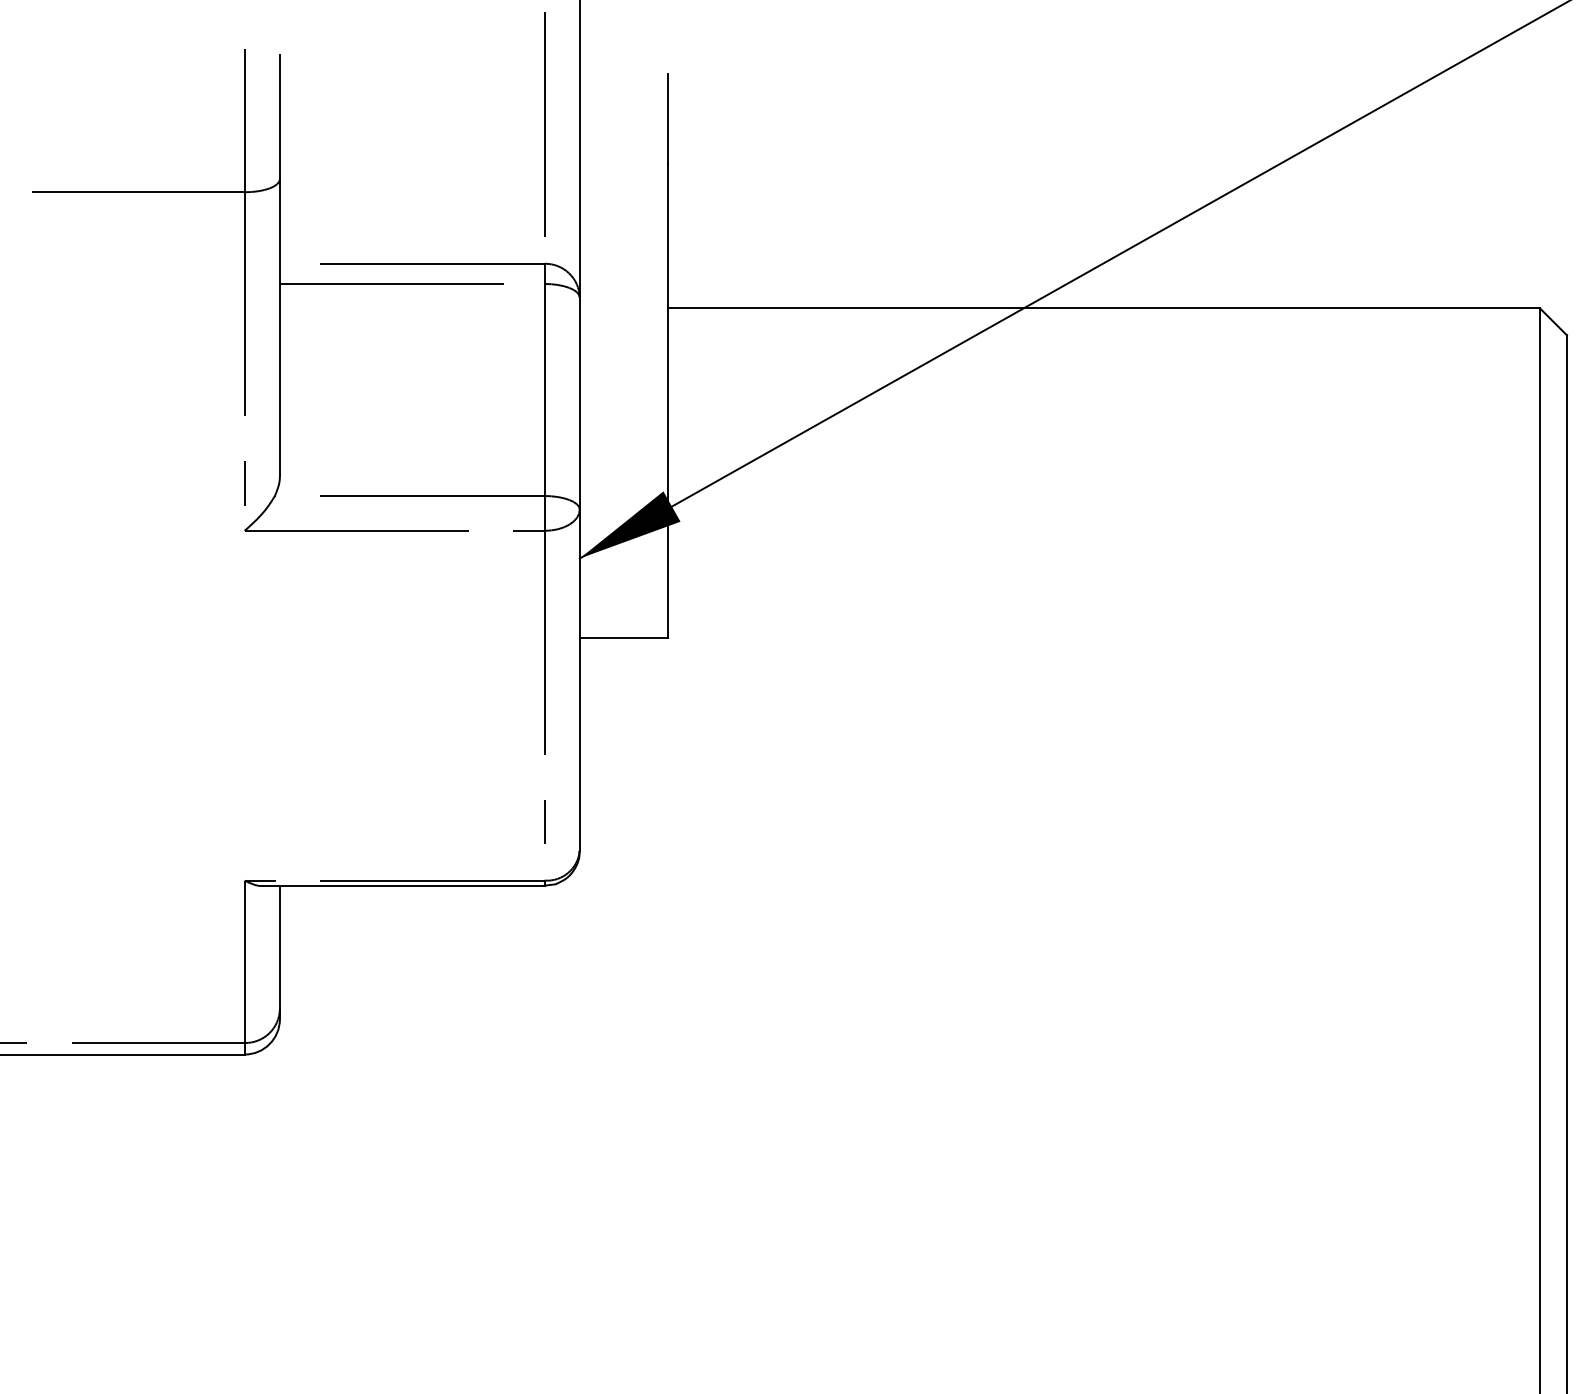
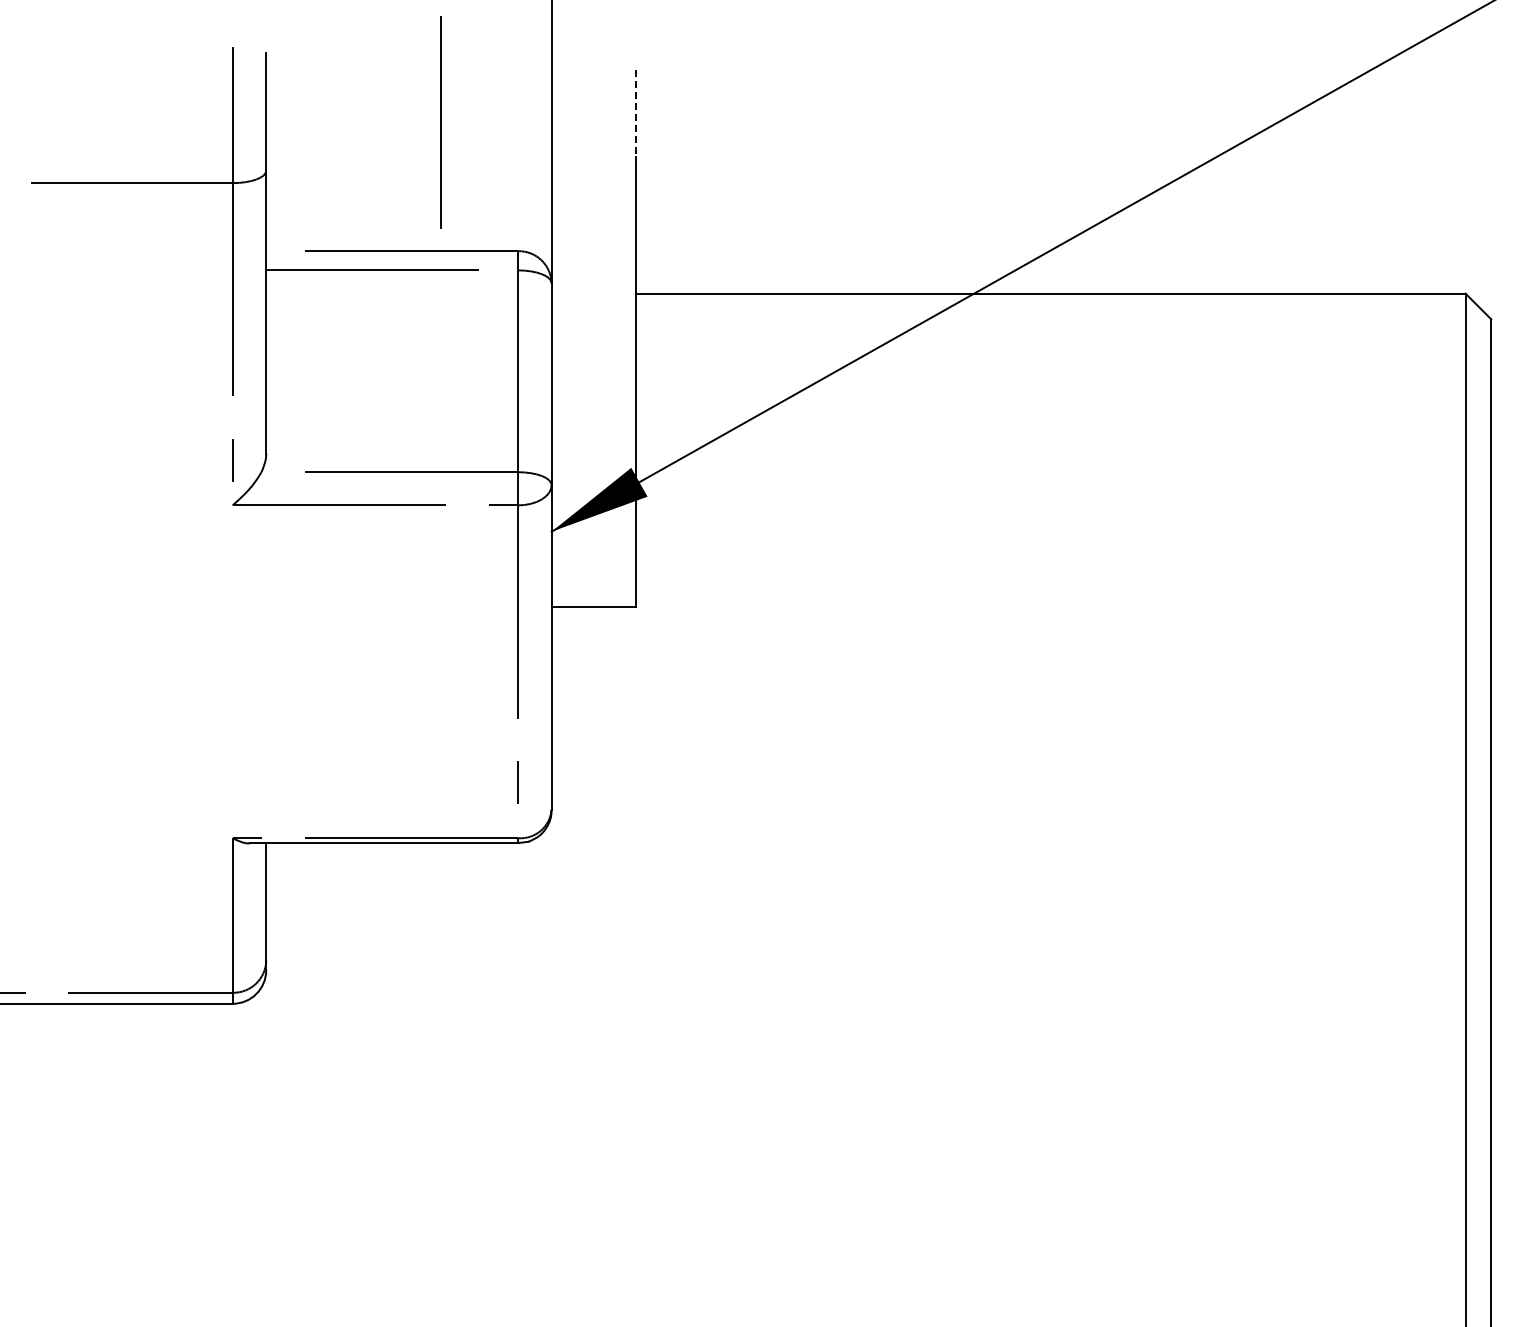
line: (667, 119) -> (635, 113), solid -> dashed
line: (543, 124) -> (440, 122), moved

